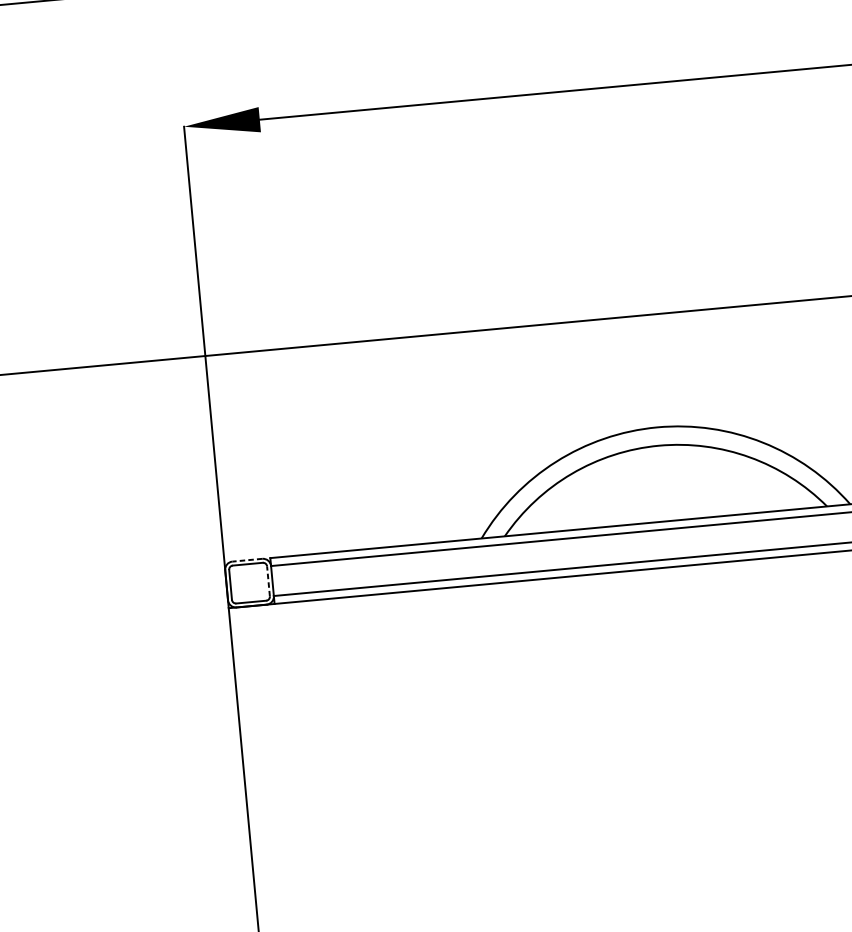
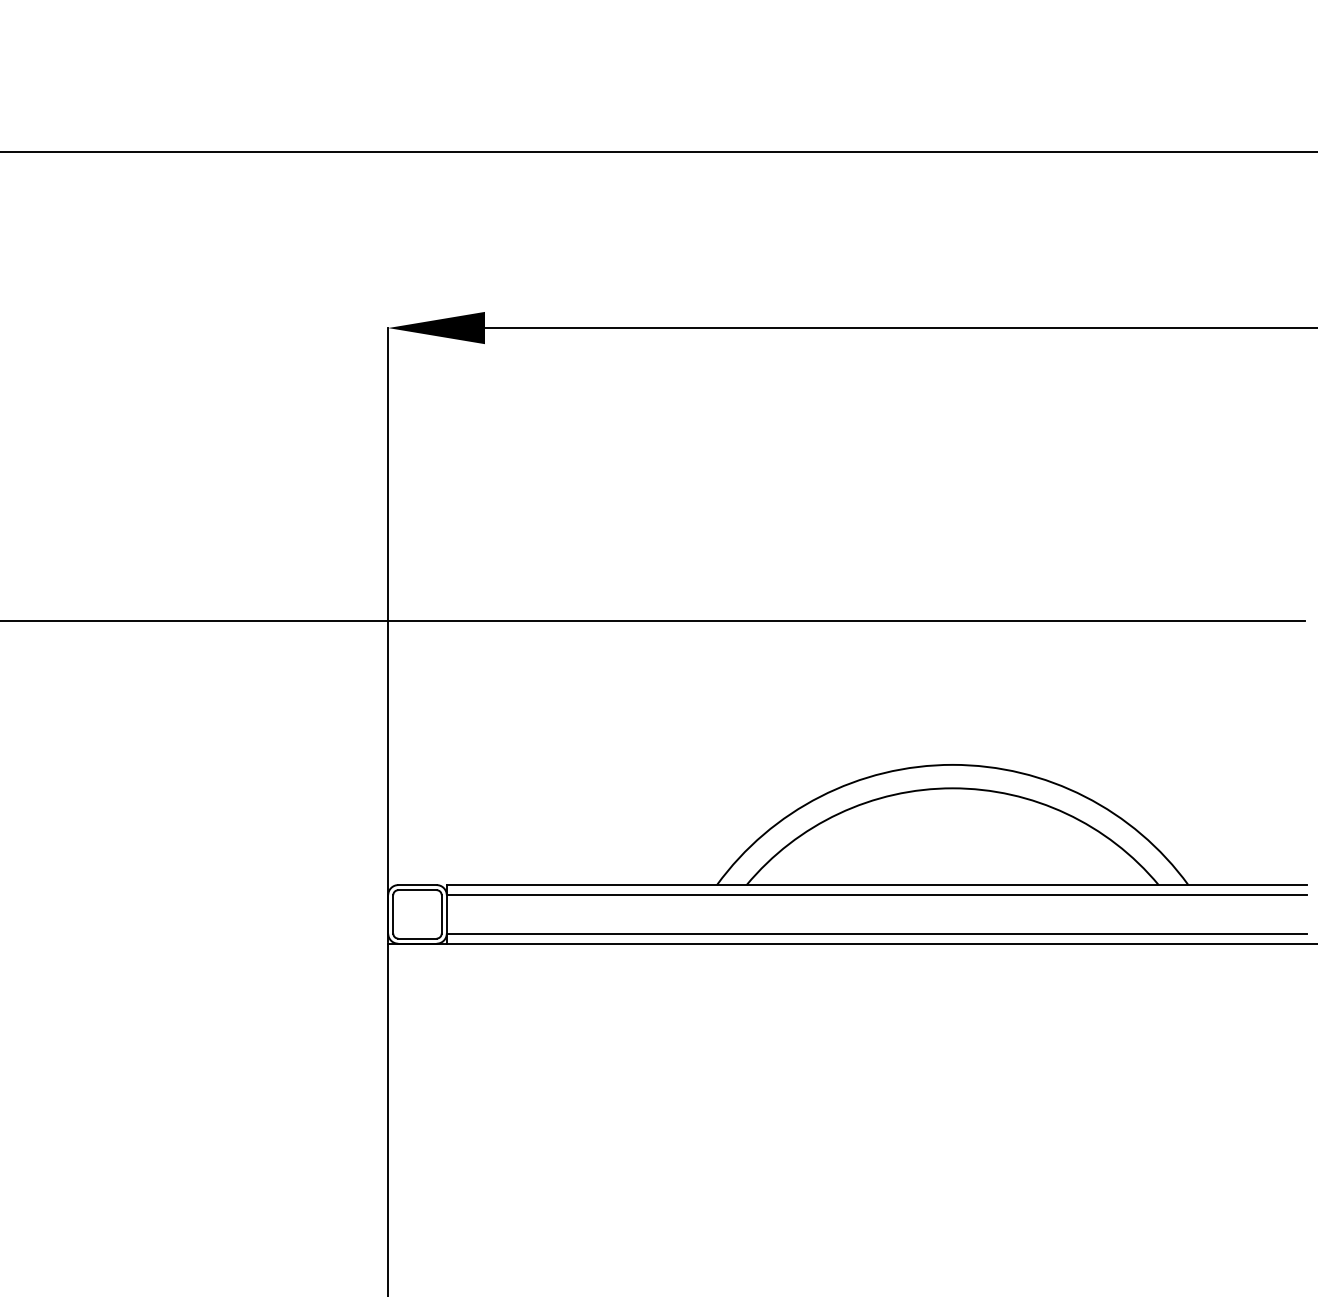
line: (247, 560) -> (417, 885), dashed -> solid
line: (268, 580) -> (441, 913), dashed -> solid

